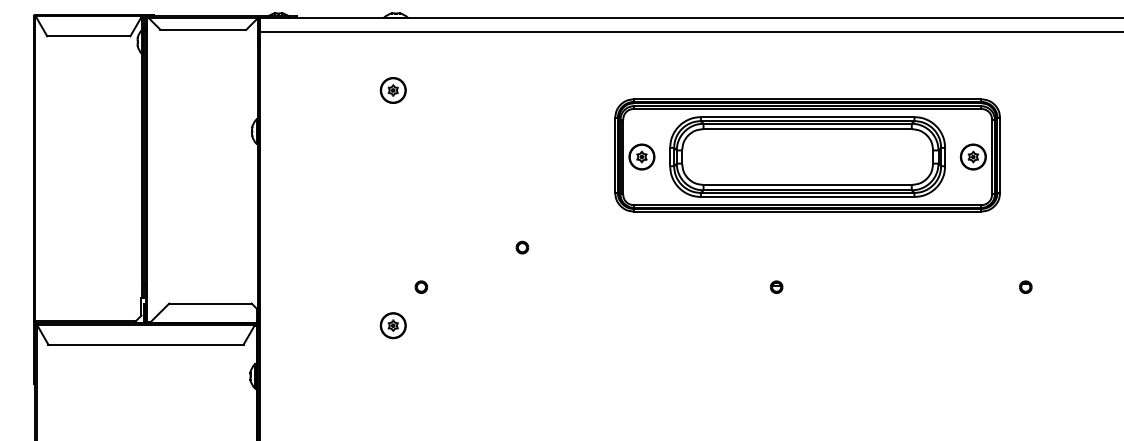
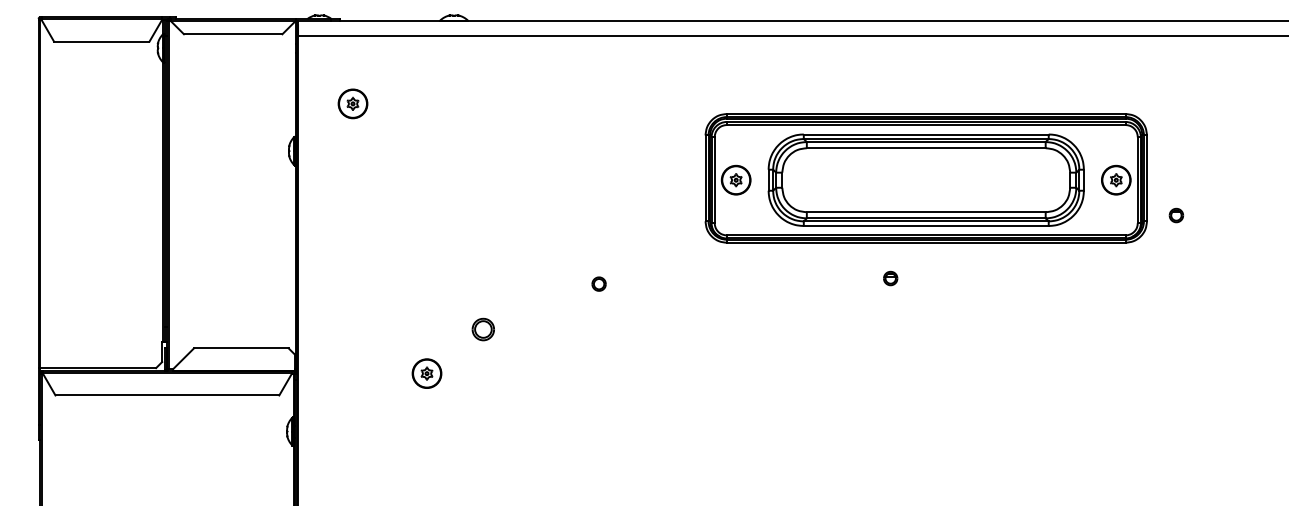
part: (392, 90) -> (352, 103), moved
part: (420, 287) -> (482, 329), size x1.6
part: (776, 287) -> (890, 278), moved
part: (1025, 287) -> (1176, 215), moved
part: (392, 325) -> (426, 373), moved

